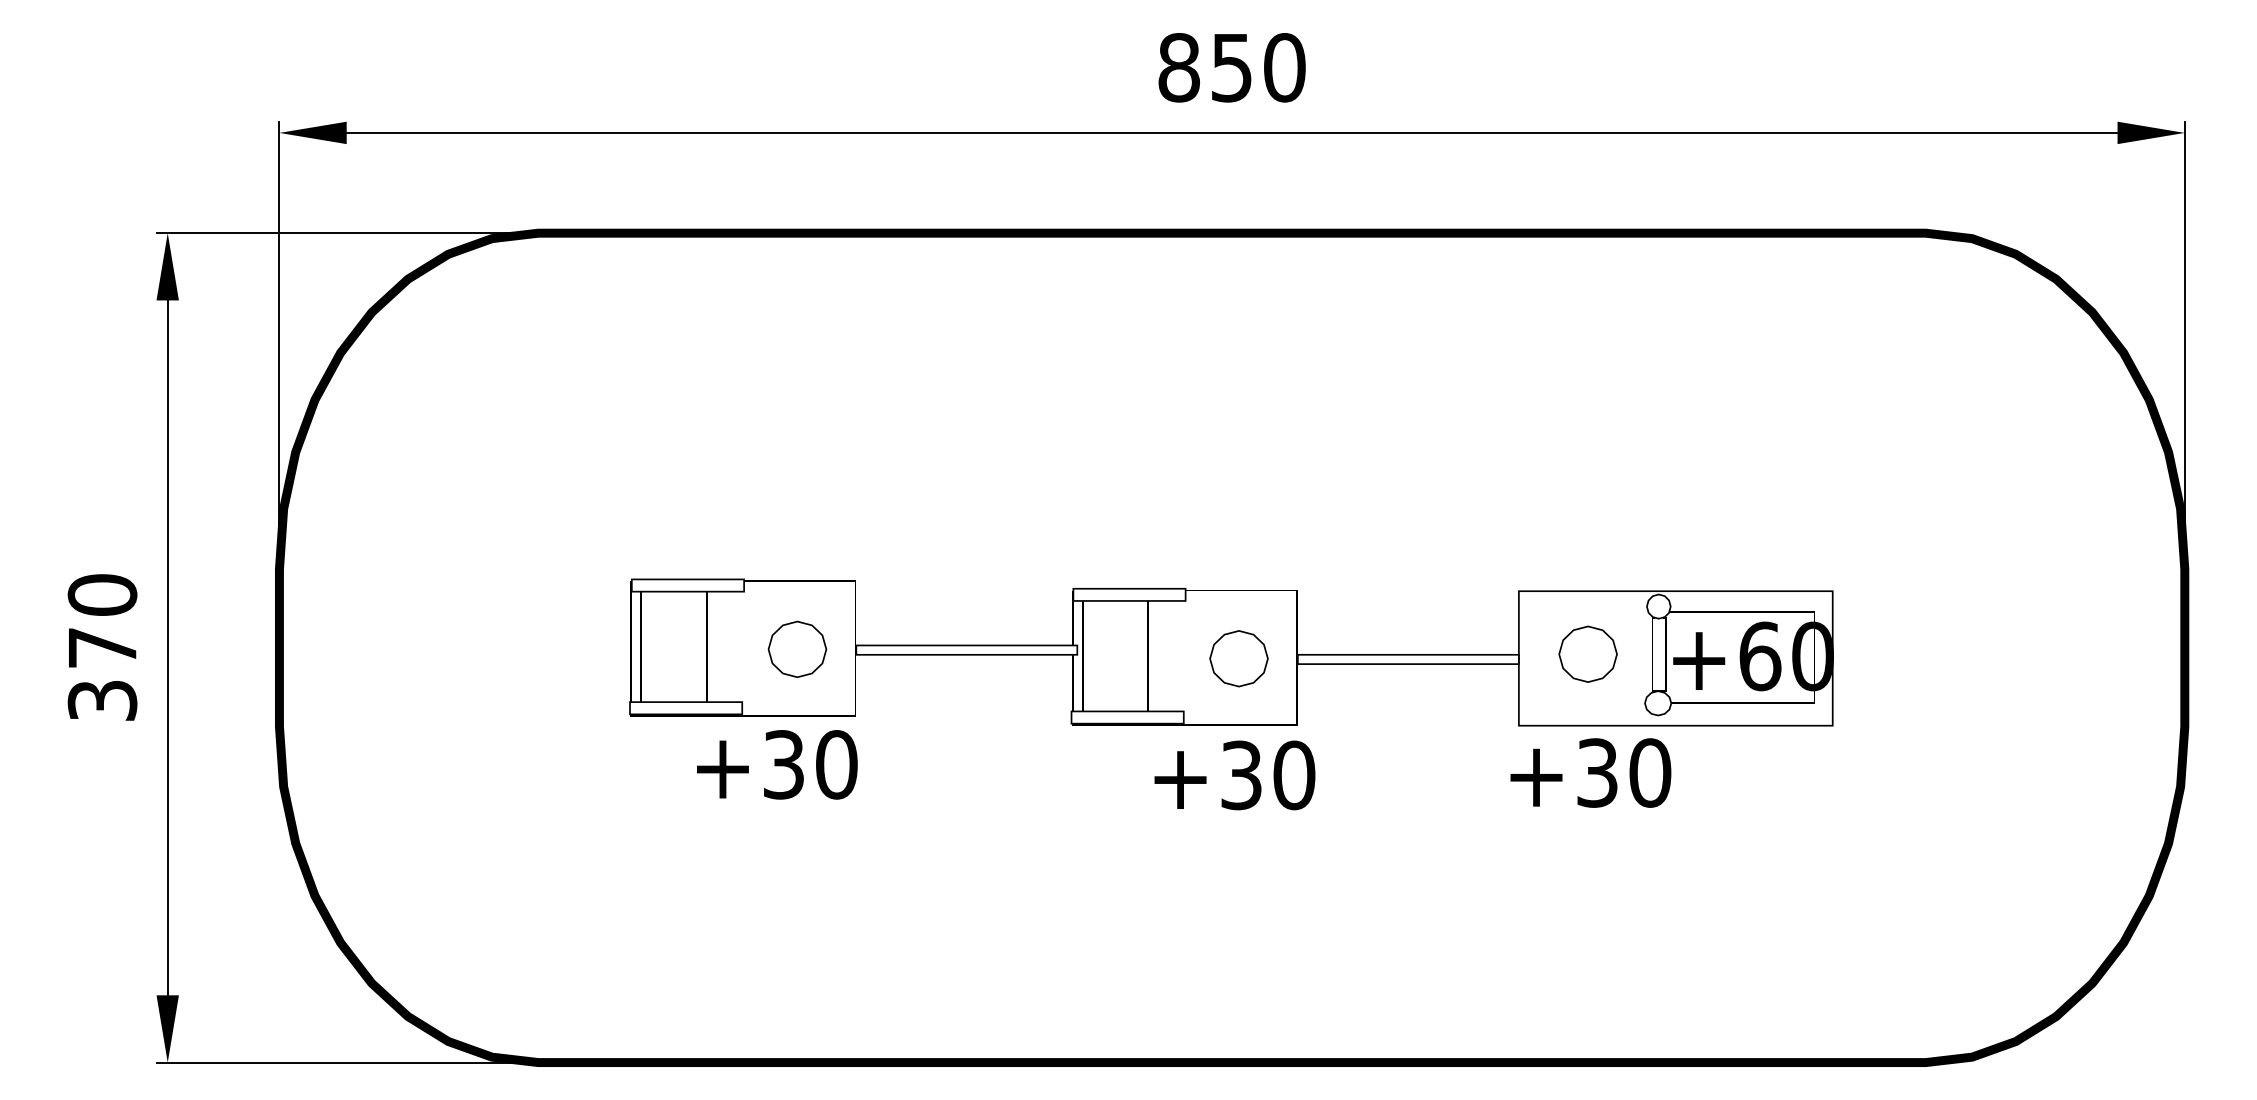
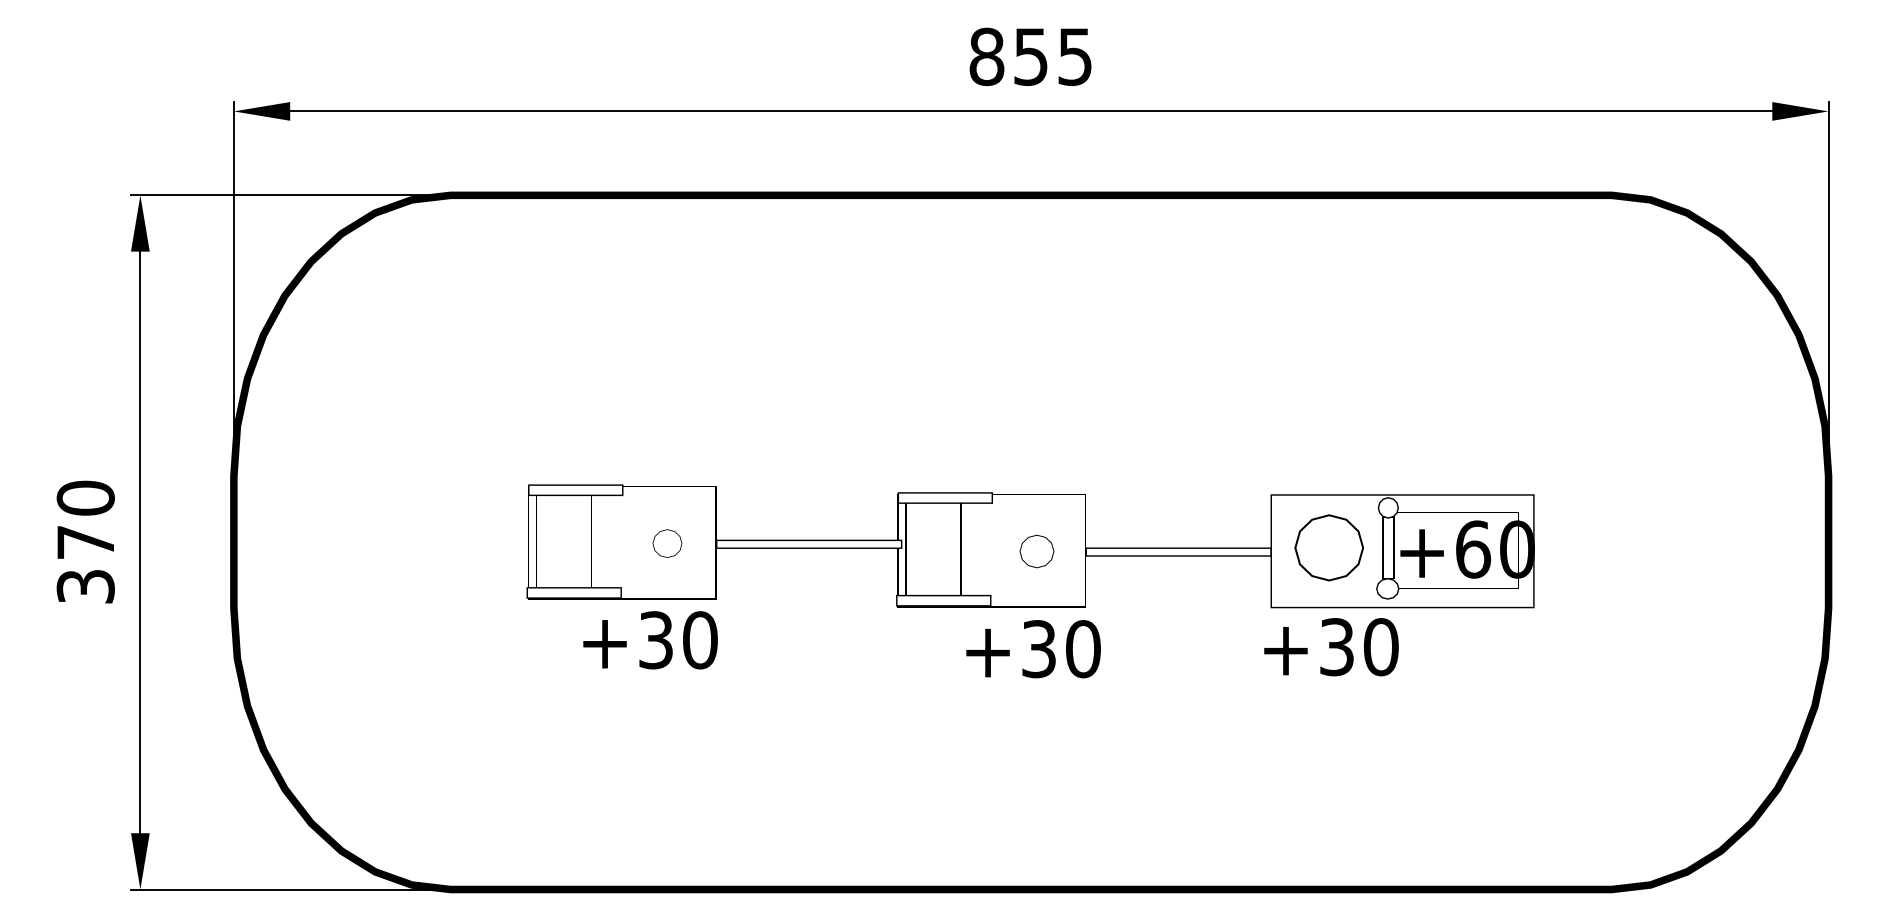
text: (1285, 67) -> (1075, 56), 850 -> 855
part: (797, 649) -> (667, 543), size x0.6
part: (1587, 653) -> (1328, 547), size x1.4
part: (1238, 658) -> (1036, 551), size x0.7

